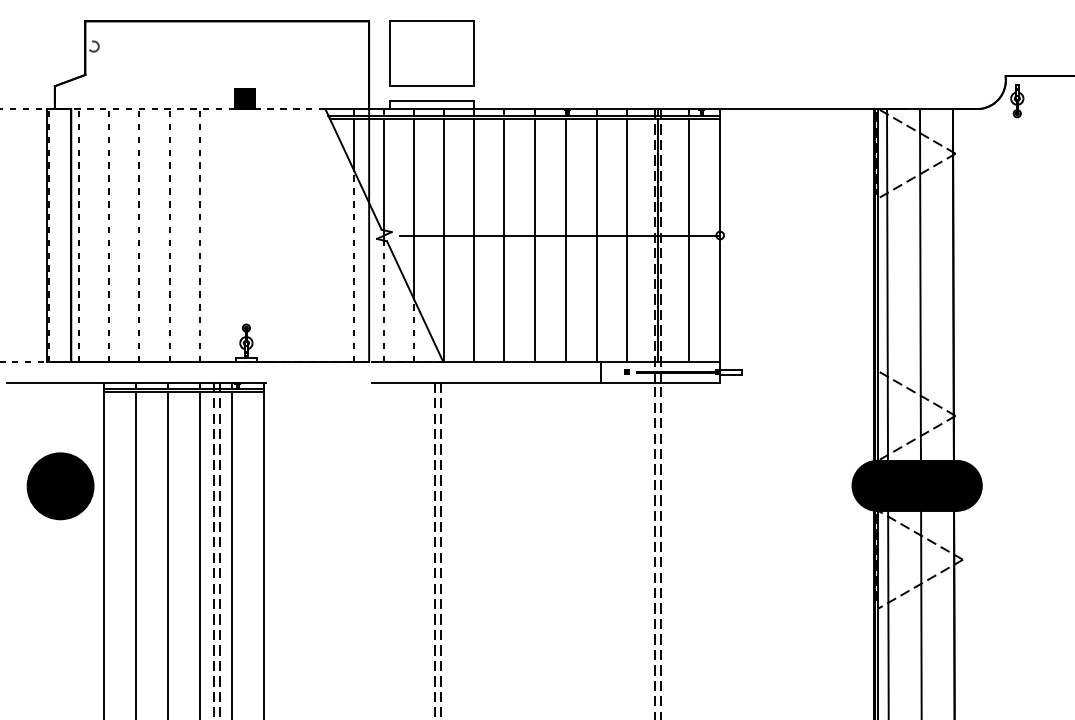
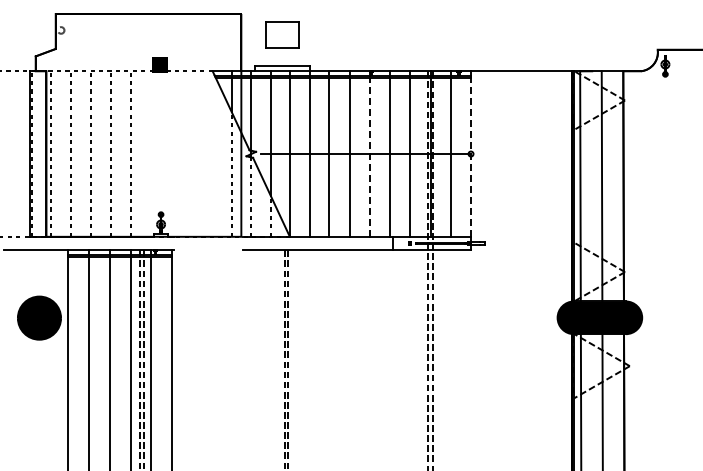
part: (432, 52) -> (282, 34), size x0.6
line: (565, 240) -> (369, 157), solid -> dashed
line: (720, 240) -> (471, 157), solid -> dashed

